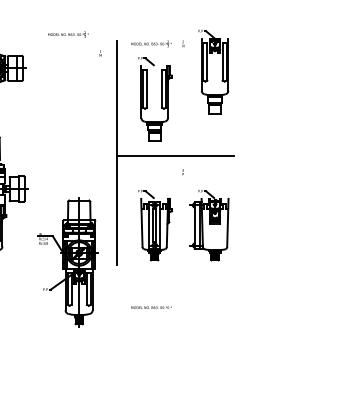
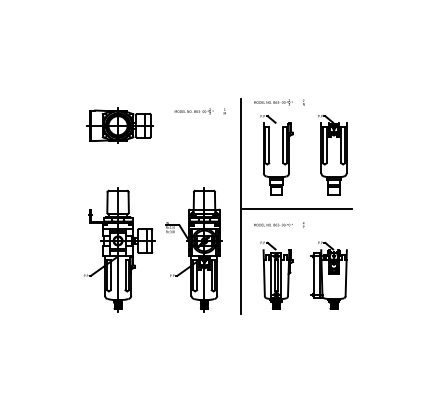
text: (67, 34) -> (193, 111), moved
part: (213, 72) -> (332, 155), moved
part: (67, 262) -> (193, 249), moved
text: (151, 307) -> (273, 224), moved

